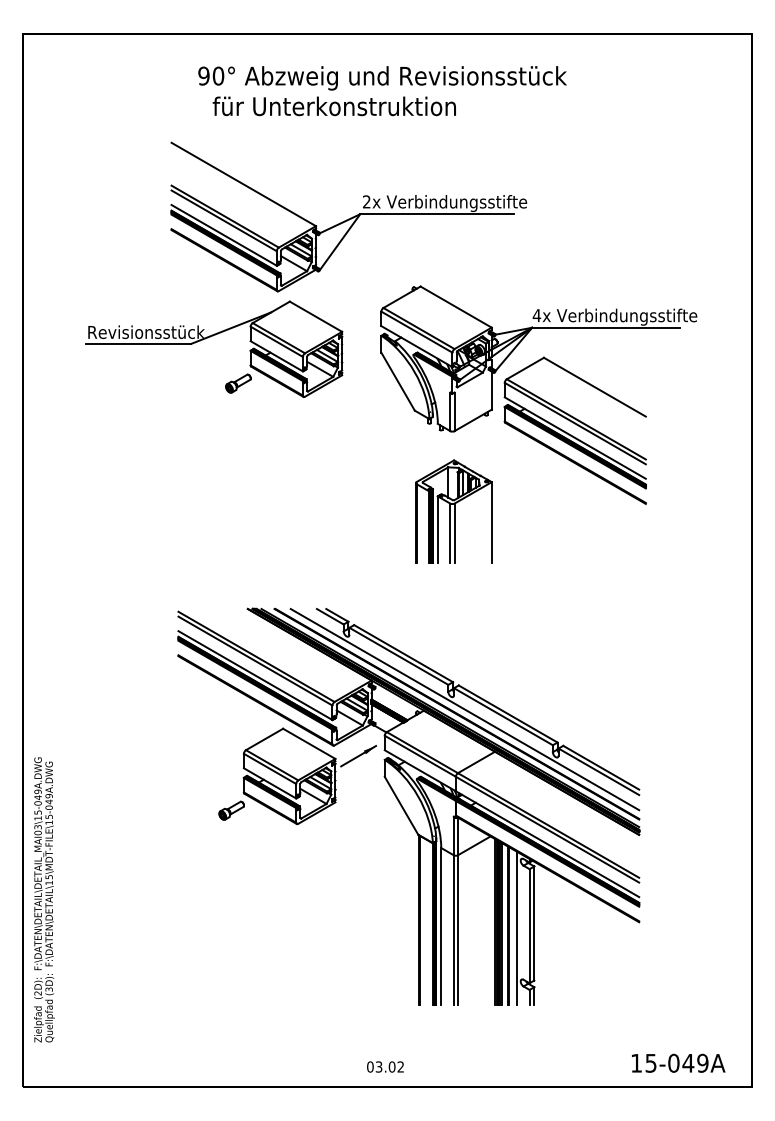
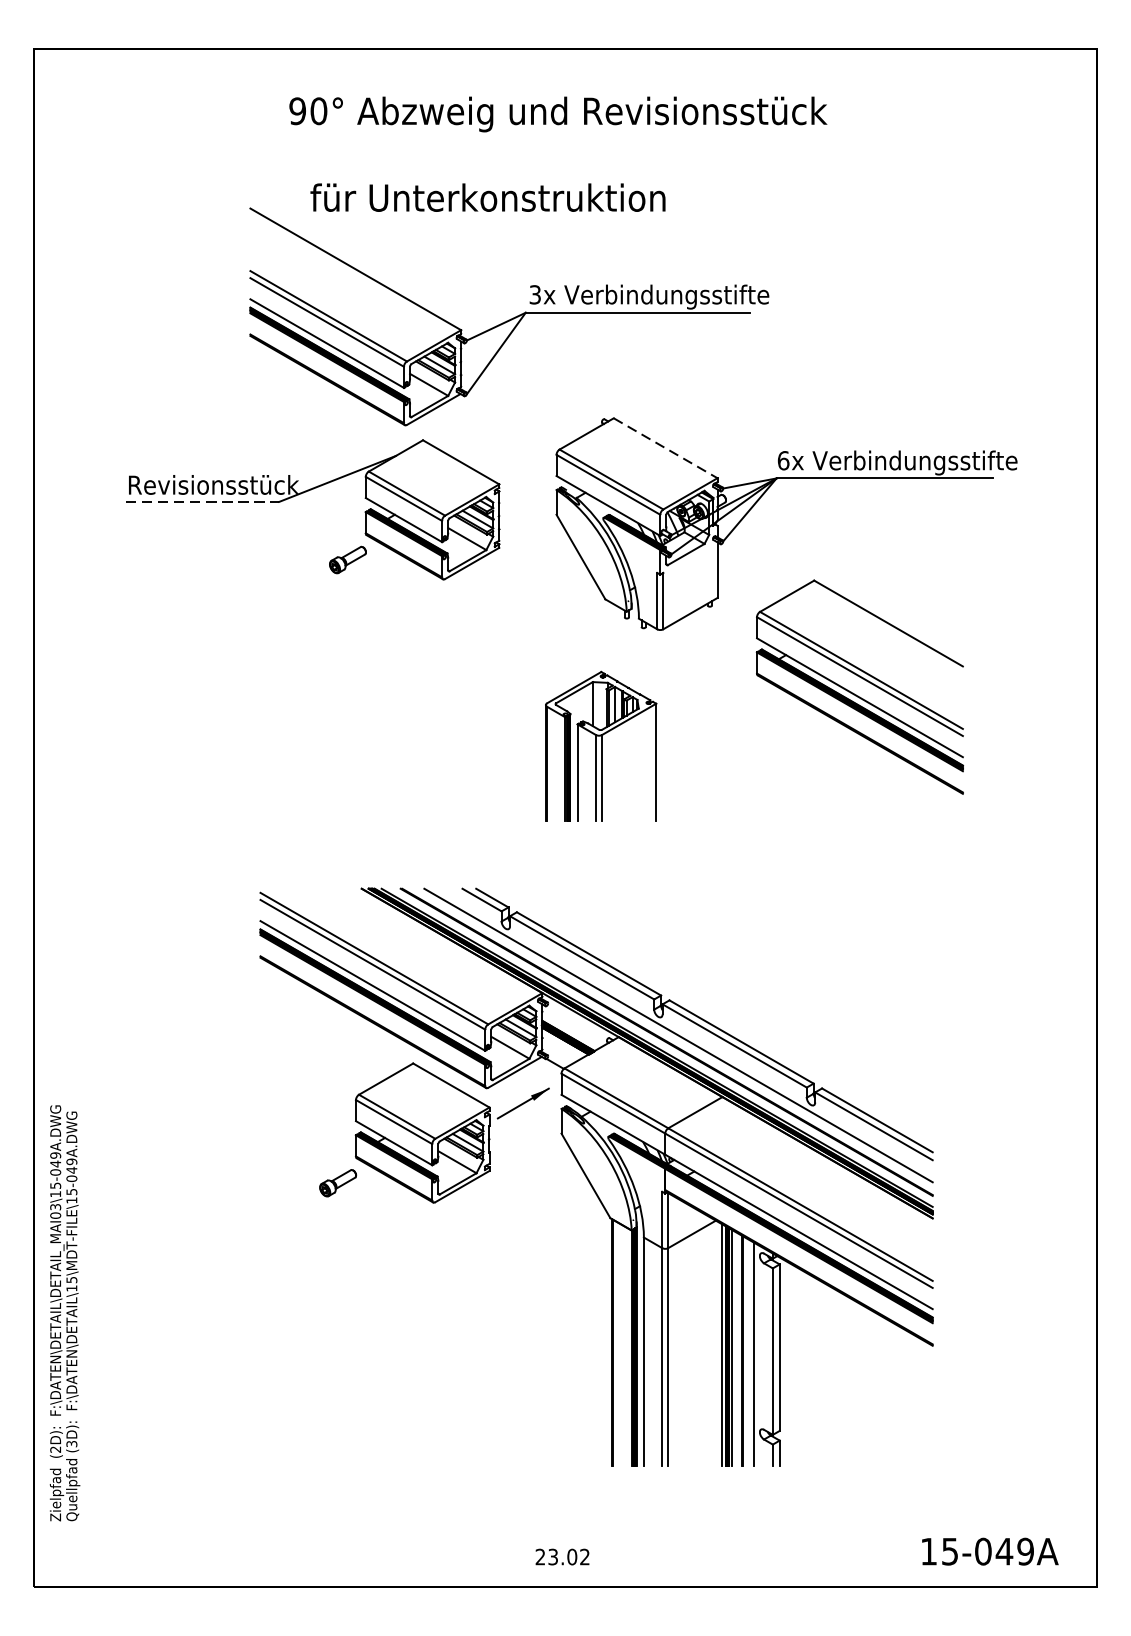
text: (333, 106) -> (486, 197), moved
text: (366, 201) -> (534, 294), 2x -> 3x
line: (456, 307) -> (666, 448), solid -> dashed
text: (536, 315) -> (782, 460), 4x -> 6x
line: (138, 343) -> (202, 501), solid -> dashed
part: (574, 430) -> (858, 686), moved
part: (453, 511) -> (600, 746), moved
text: (370, 1066) -> (540, 1556), 03.02 -> 23.02

